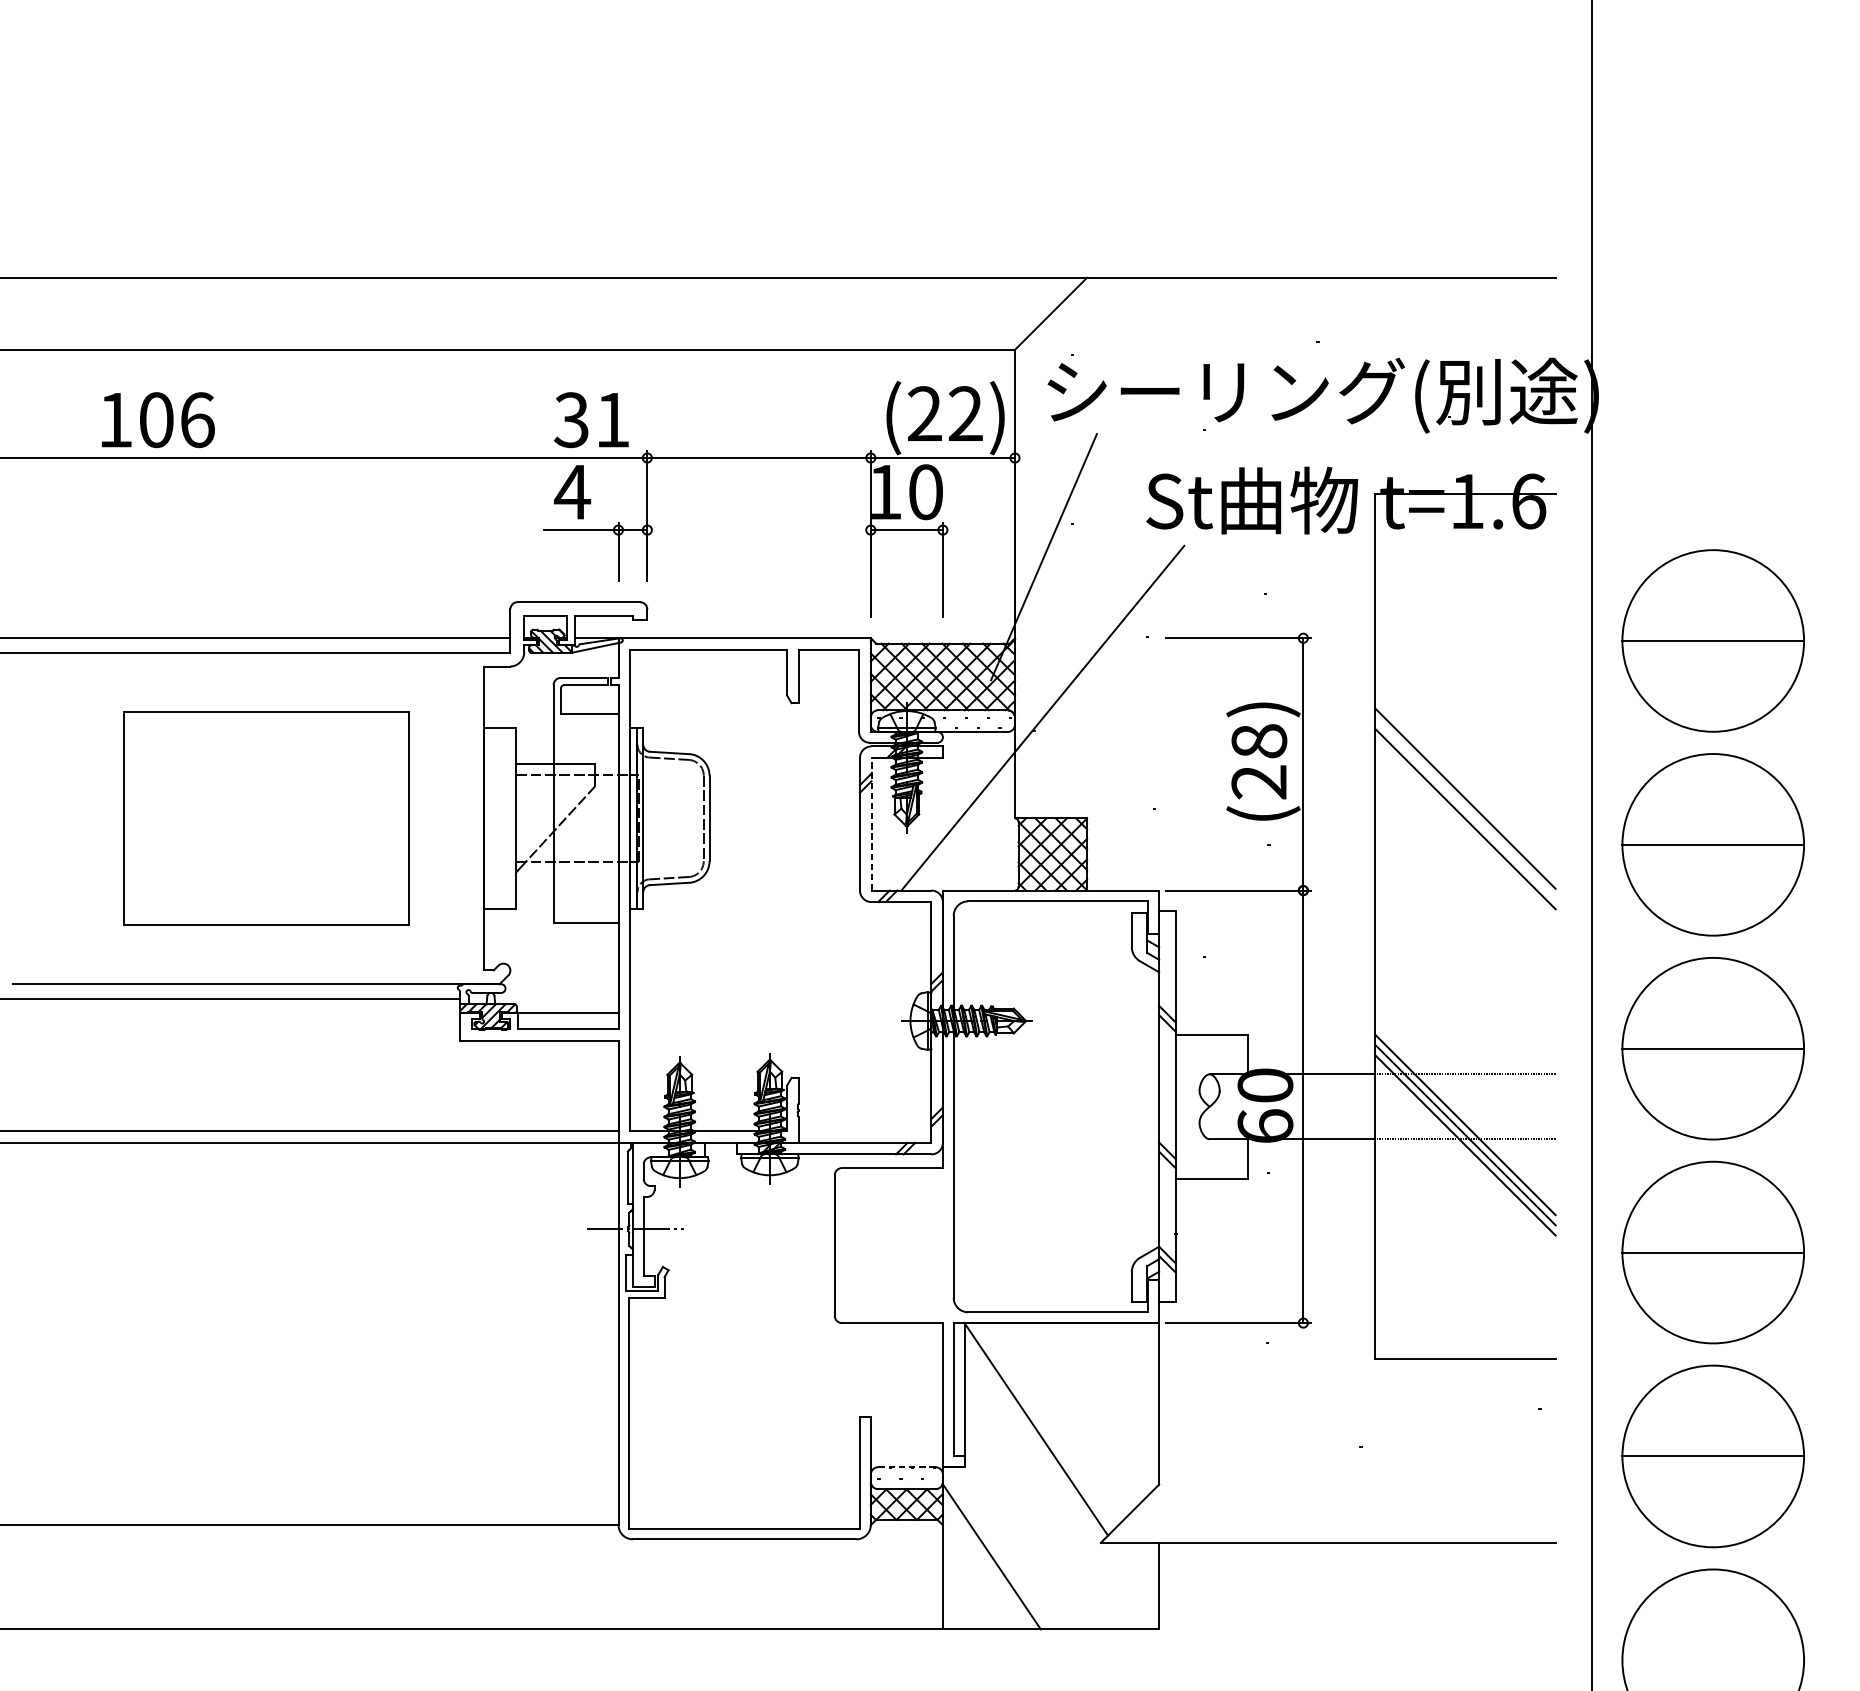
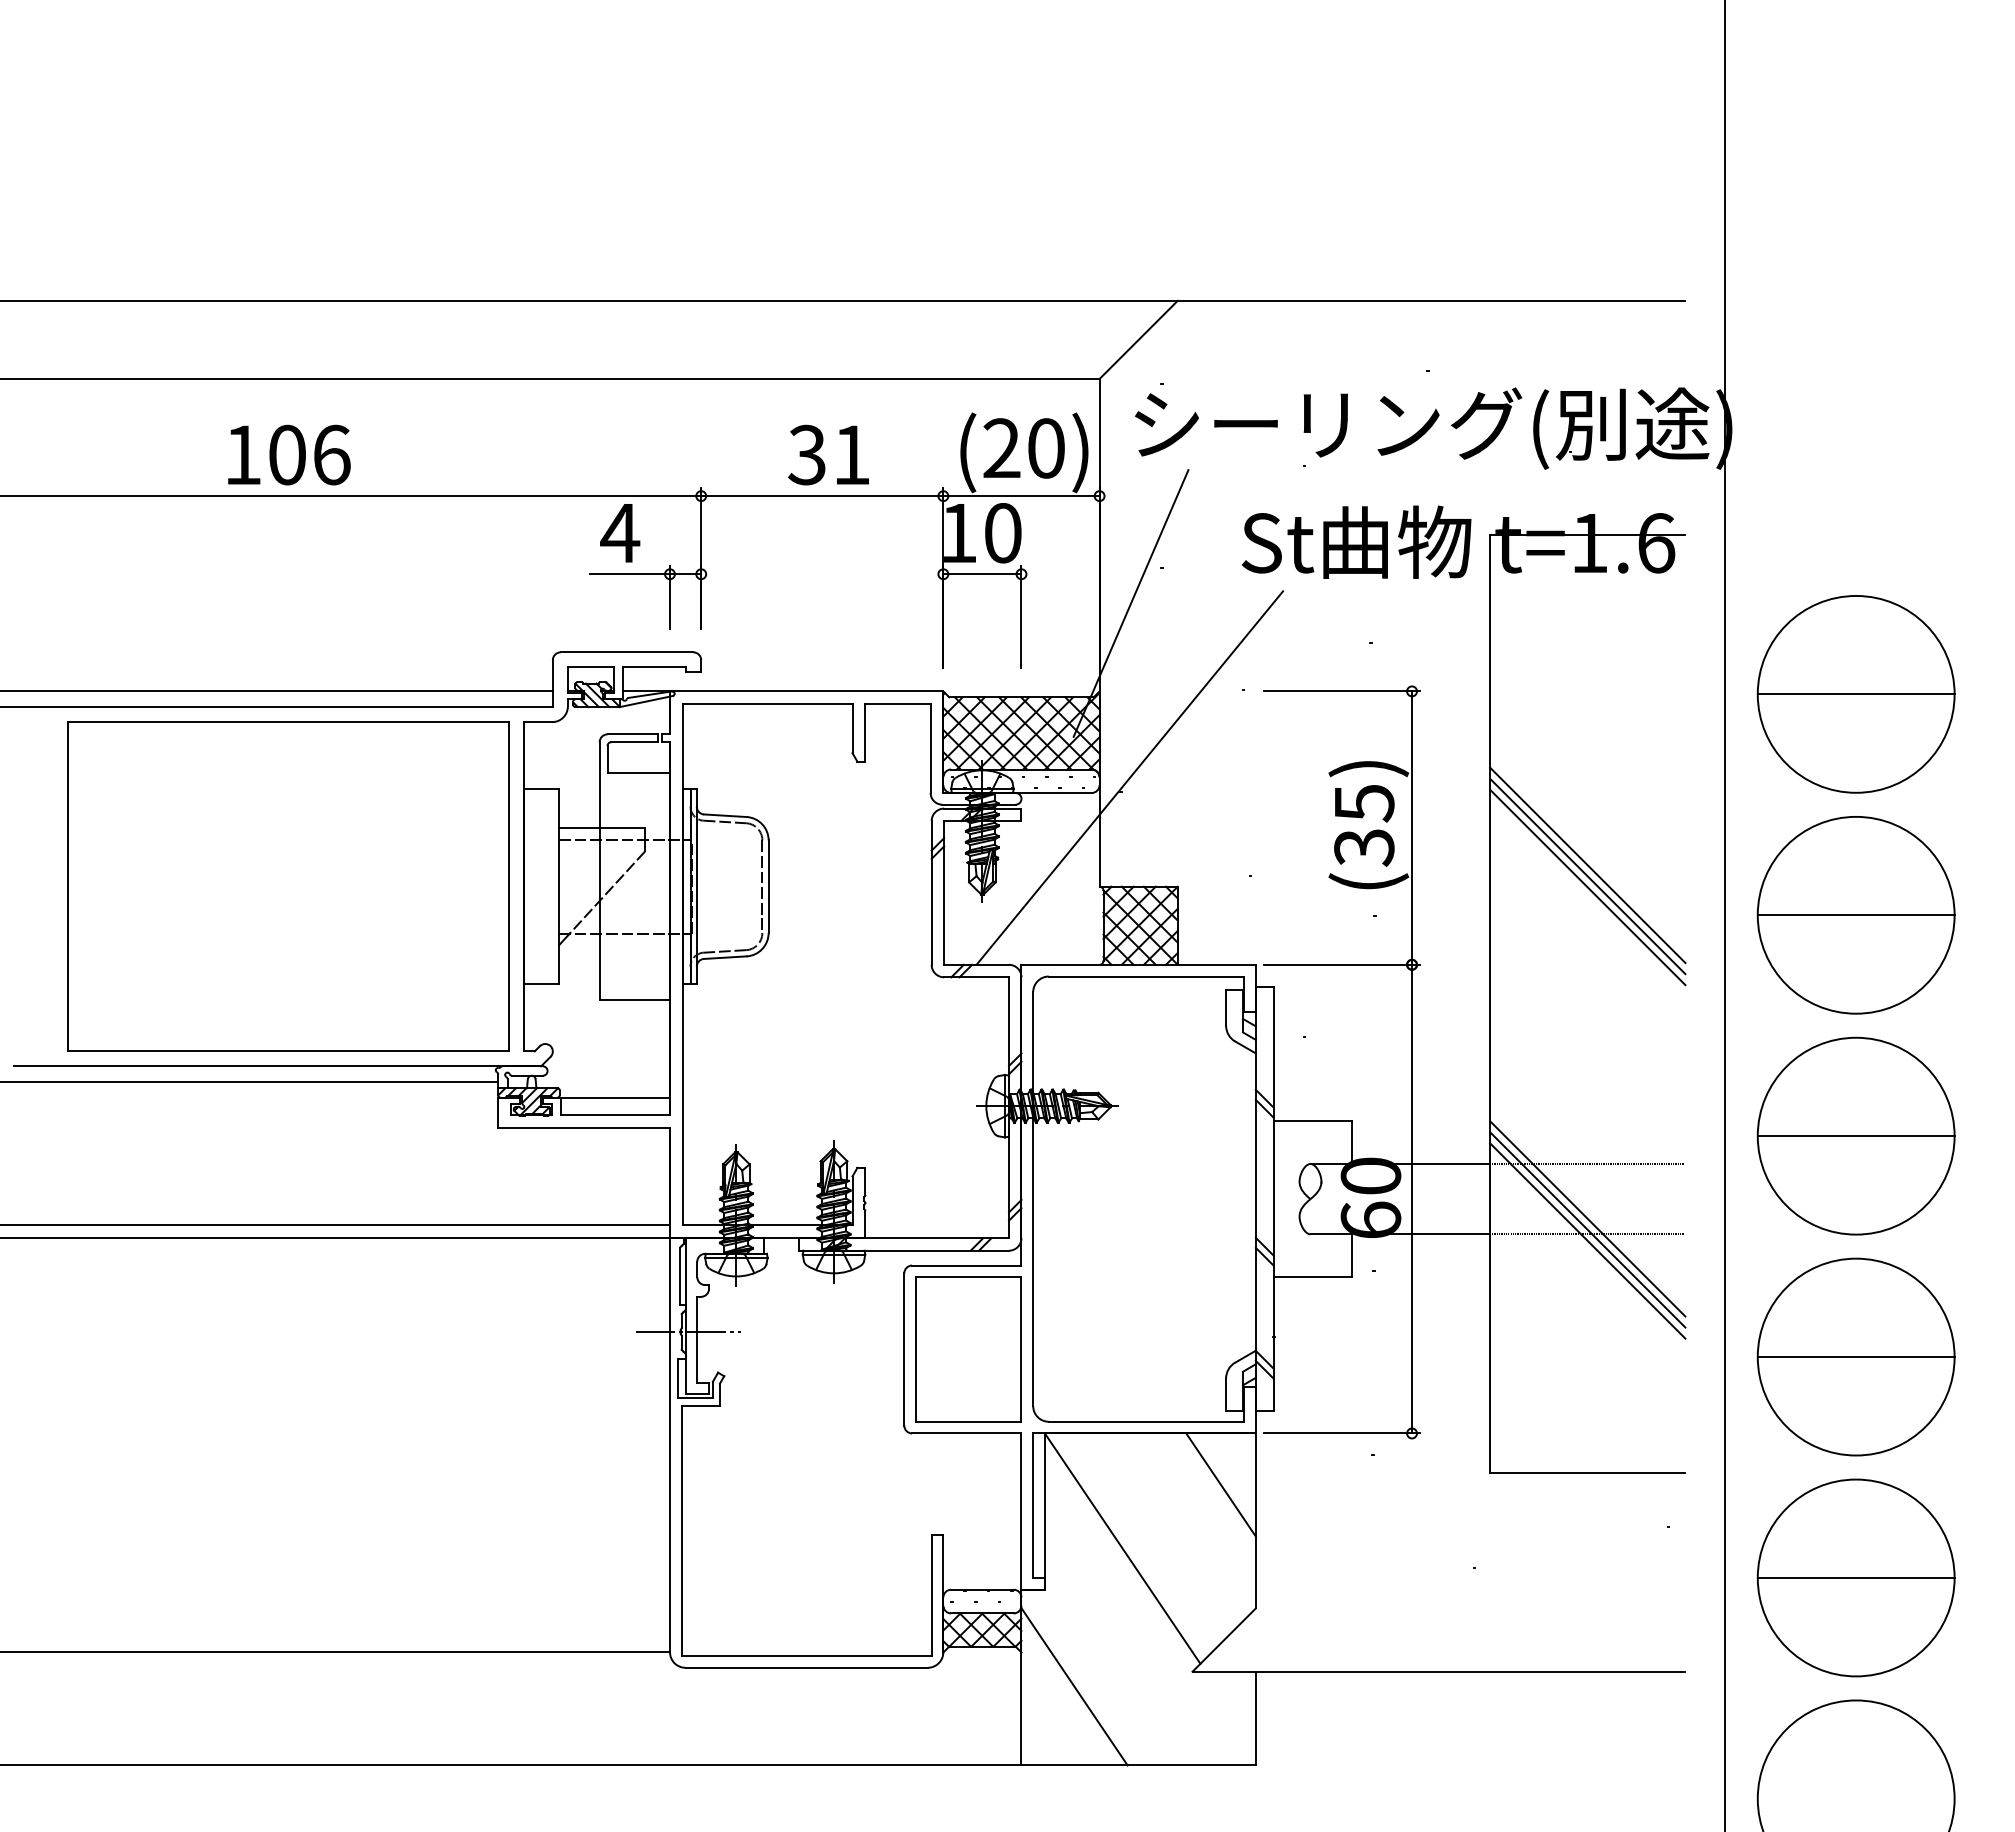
text: (965, 414) -> (1045, 448), (22) -> (20)
text: (158, 419) -> (289, 454), moved
text: (591, 419) -> (828, 454), moved
text: (1259, 761) -> (1364, 825), (28) -> (35)
line: (1465, 809) -> (1587, 876), added
part: (266, 818) -> (288, 886), size x1.43
line: (871, 823) -> (944, 892), dashed -> solid
part: (894, 1245) -> (968, 1349), added
line: (1126, 1370) -> (1220, 1484), added
line: (906, 1467) -> (981, 1589), dashed -> solid

